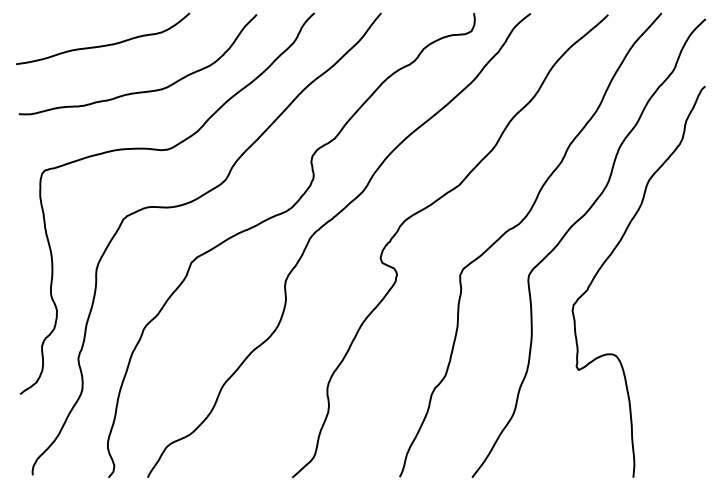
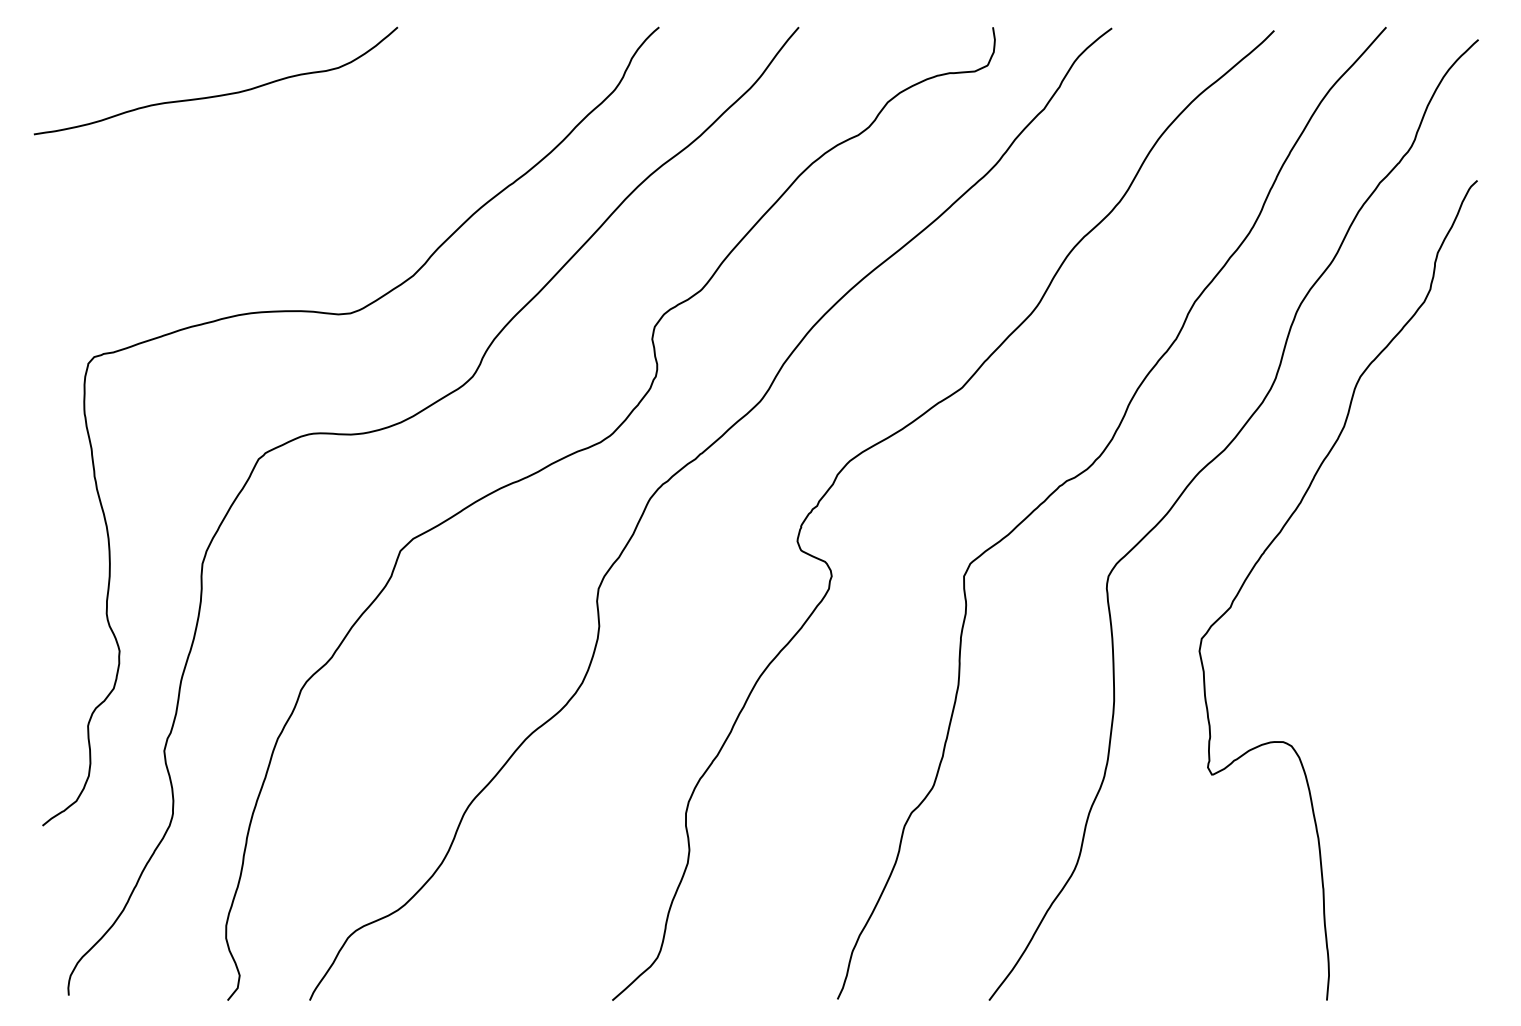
curve: (138, 91) -> (290, 191), removed

